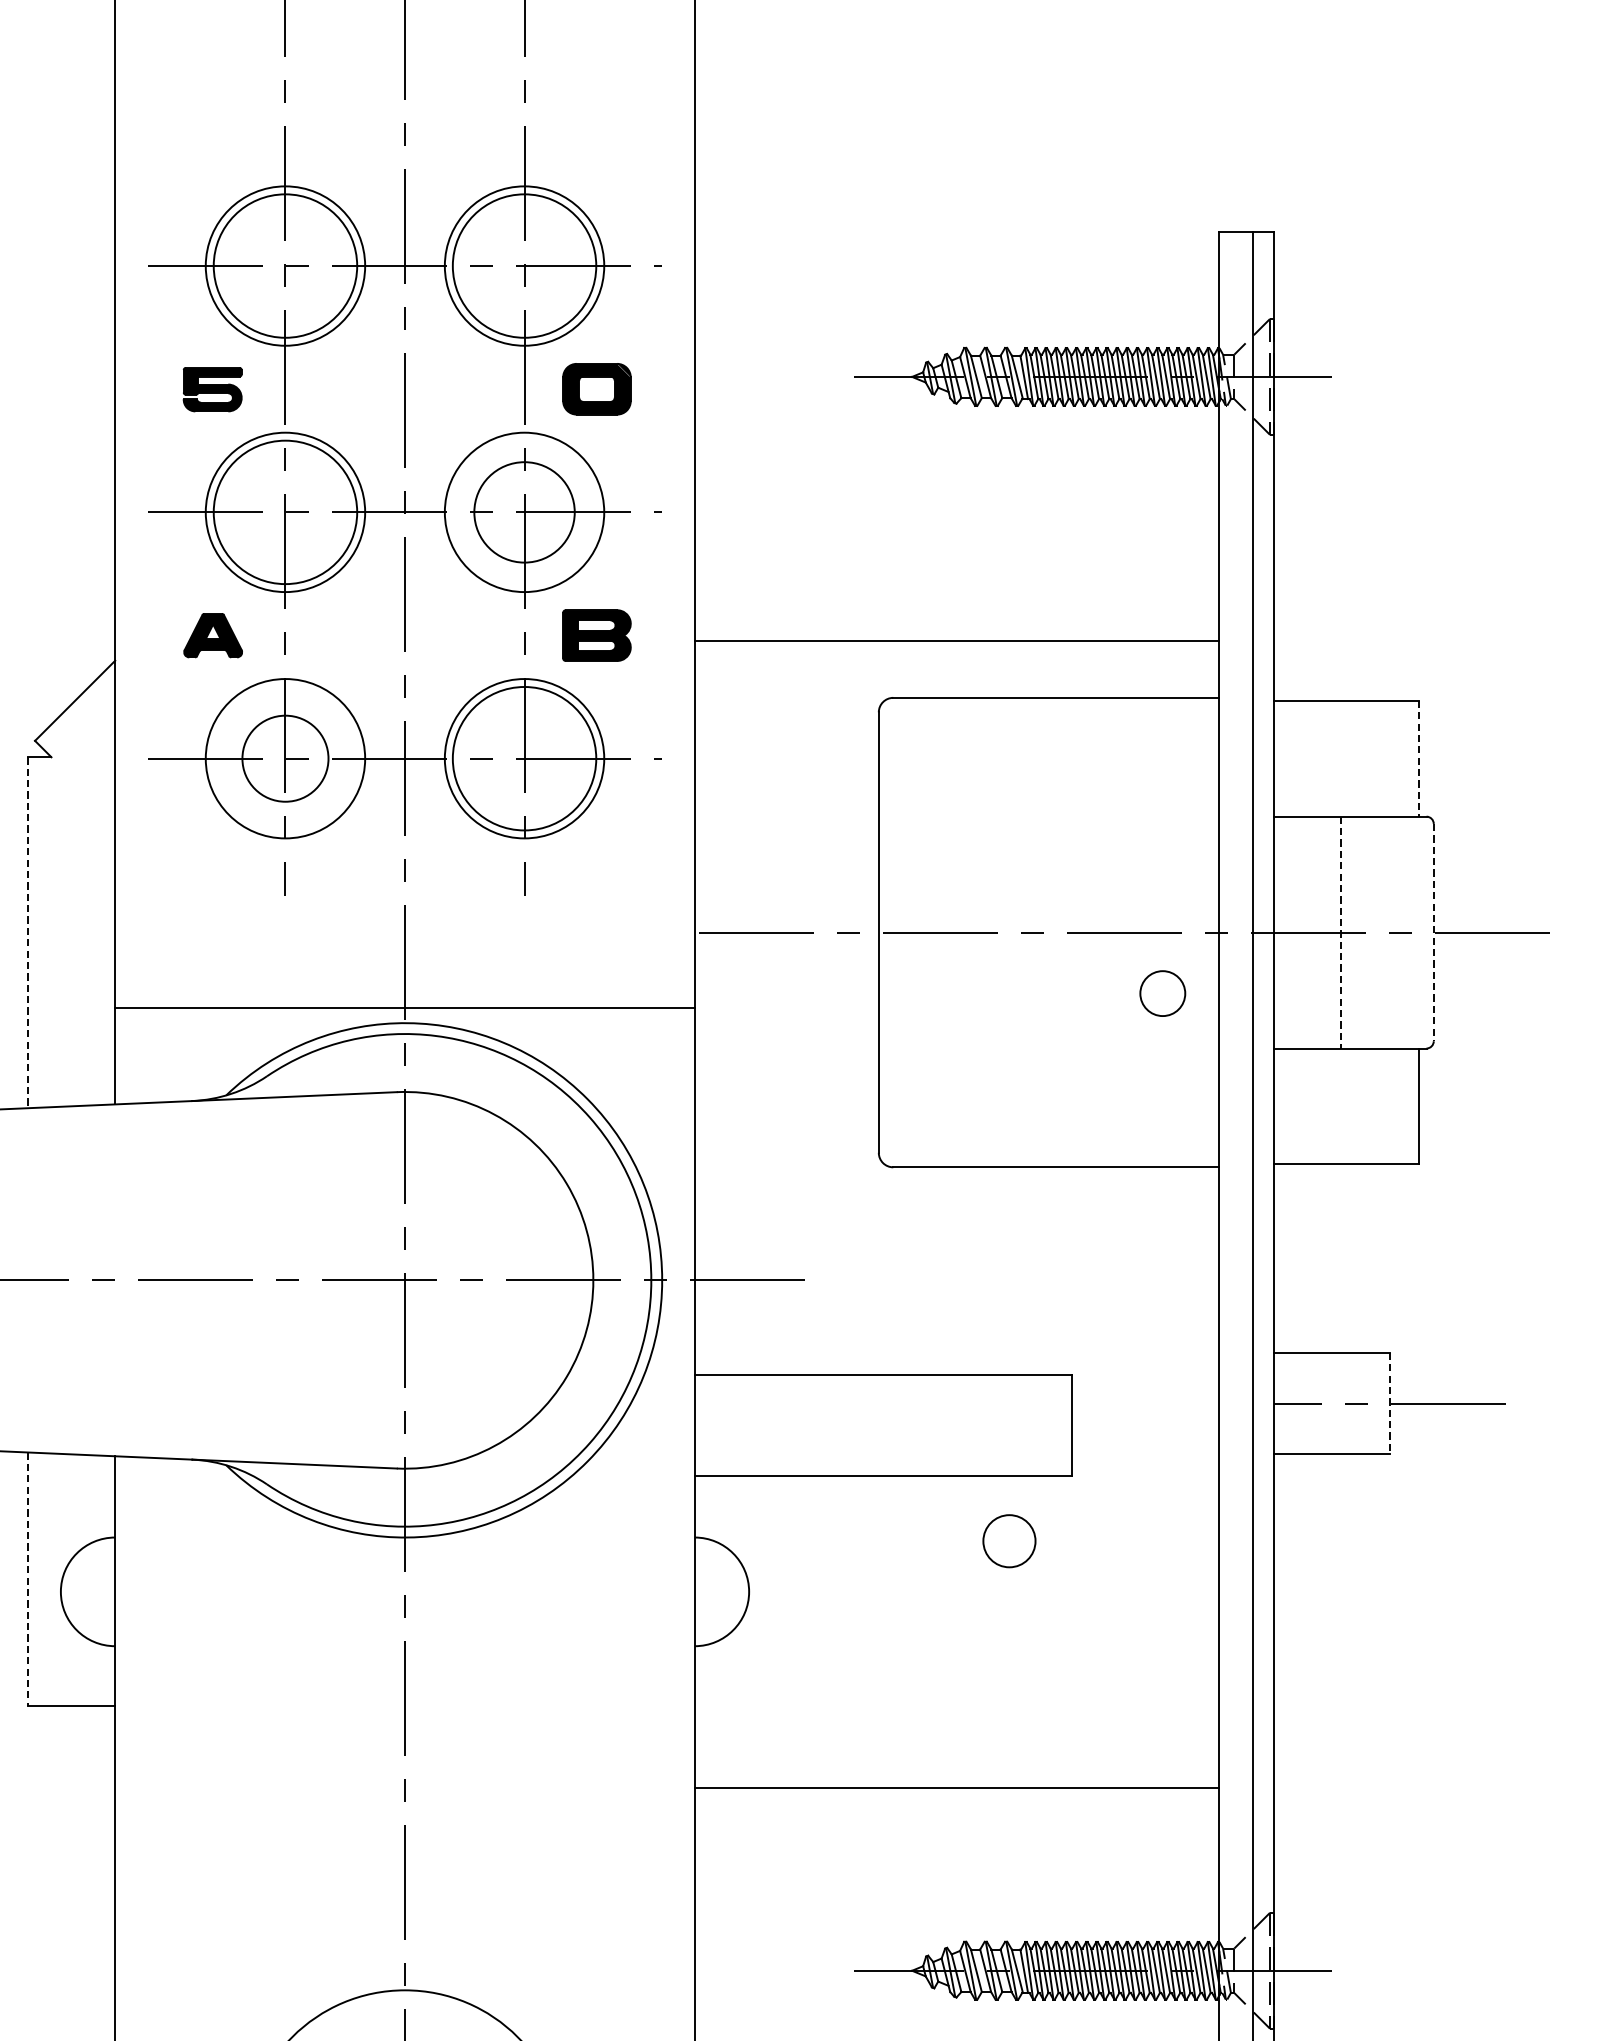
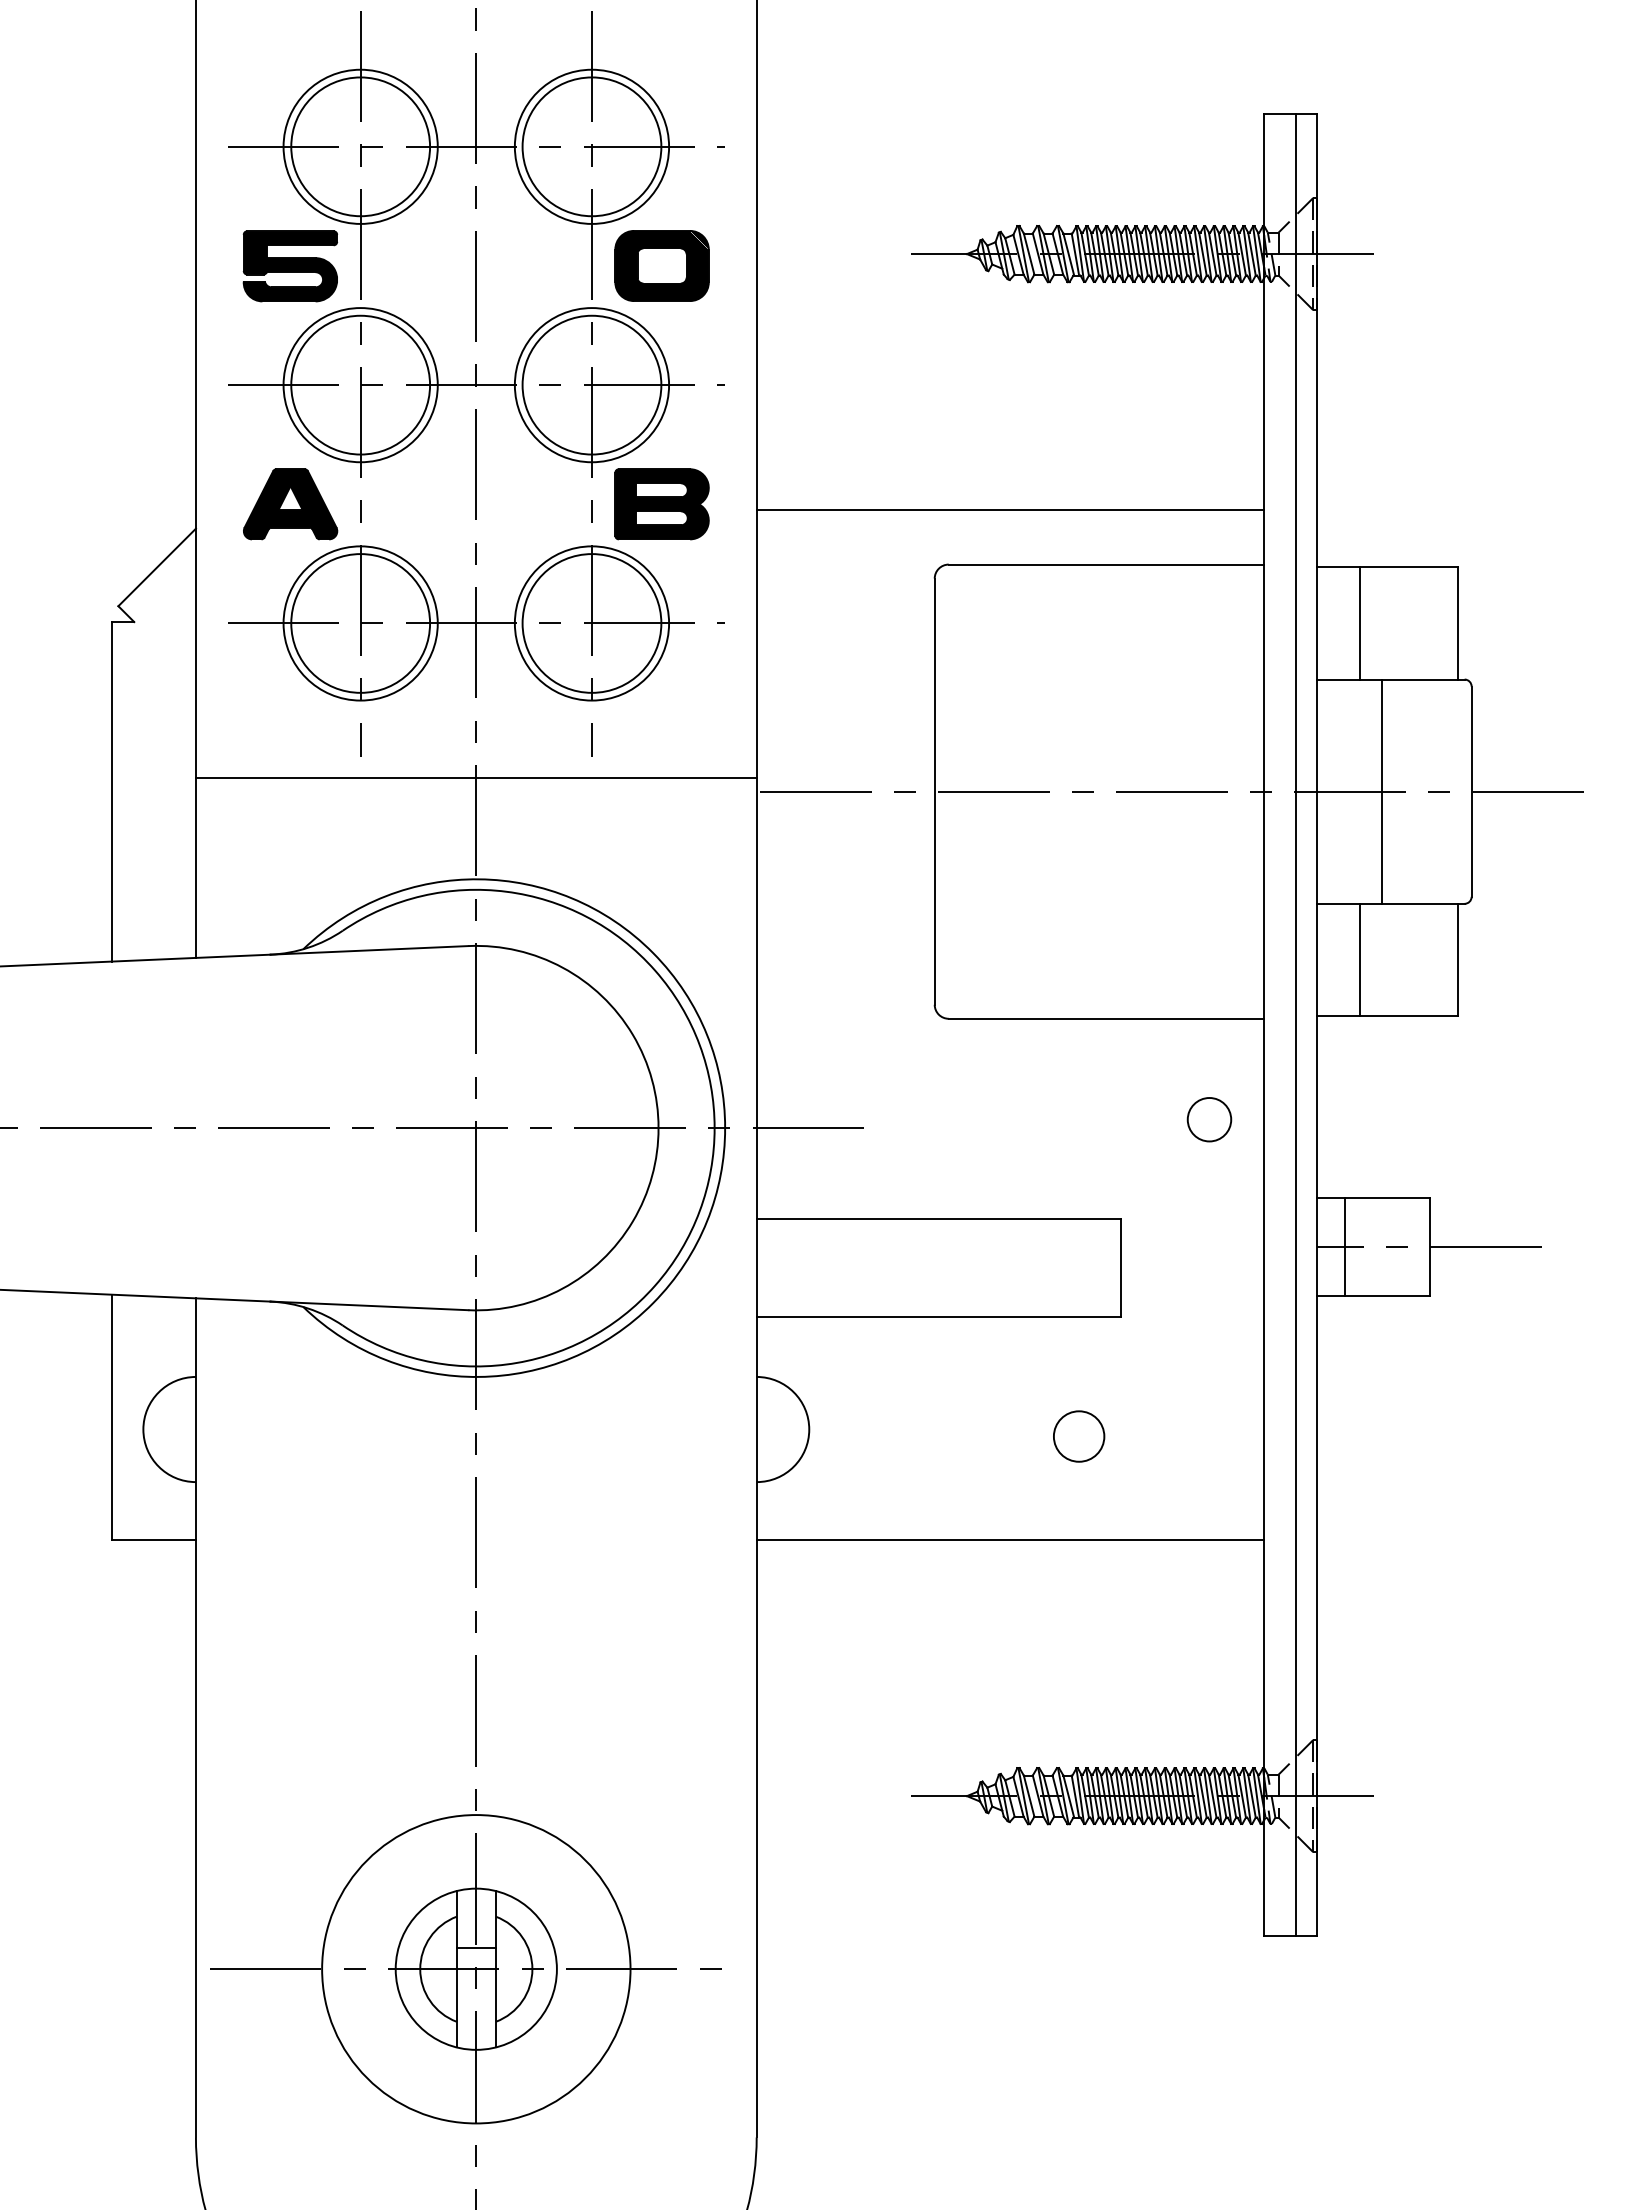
part: (596, 388) -> (661, 265), size x1.43
part: (211, 389) -> (289, 266), size x1.67
circle: (524, 511) -> (591, 384), size x1.43
part: (212, 635) -> (290, 504), size x1.67
part: (596, 635) -> (661, 504), size x1.43
circle: (285, 758) -> (360, 623), size x1.67
line: (1317, 758) -> (1359, 623), added
line: (1419, 758) -> (1457, 623), dashed -> solid
line: (27, 932) -> (111, 791), dashed -> solid
line: (1341, 933) -> (1382, 792), dashed -> solid
line: (1433, 933) -> (1471, 792), dashed -> solid
circle: (1162, 993) -> (1209, 1119), moved
line: (404, 1007) -> (475, 777), moved
line: (1317, 1106) -> (1359, 959), added
line: (1303, 1403) -> (1345, 1247), added
line: (1390, 1403) -> (1429, 1247), dashed -> solid
circle: (1009, 1541) -> (1079, 1436), moved
line: (27, 1579) -> (111, 1417), dashed -> solid
line: (957, 1788) -> (1010, 1540), moved

